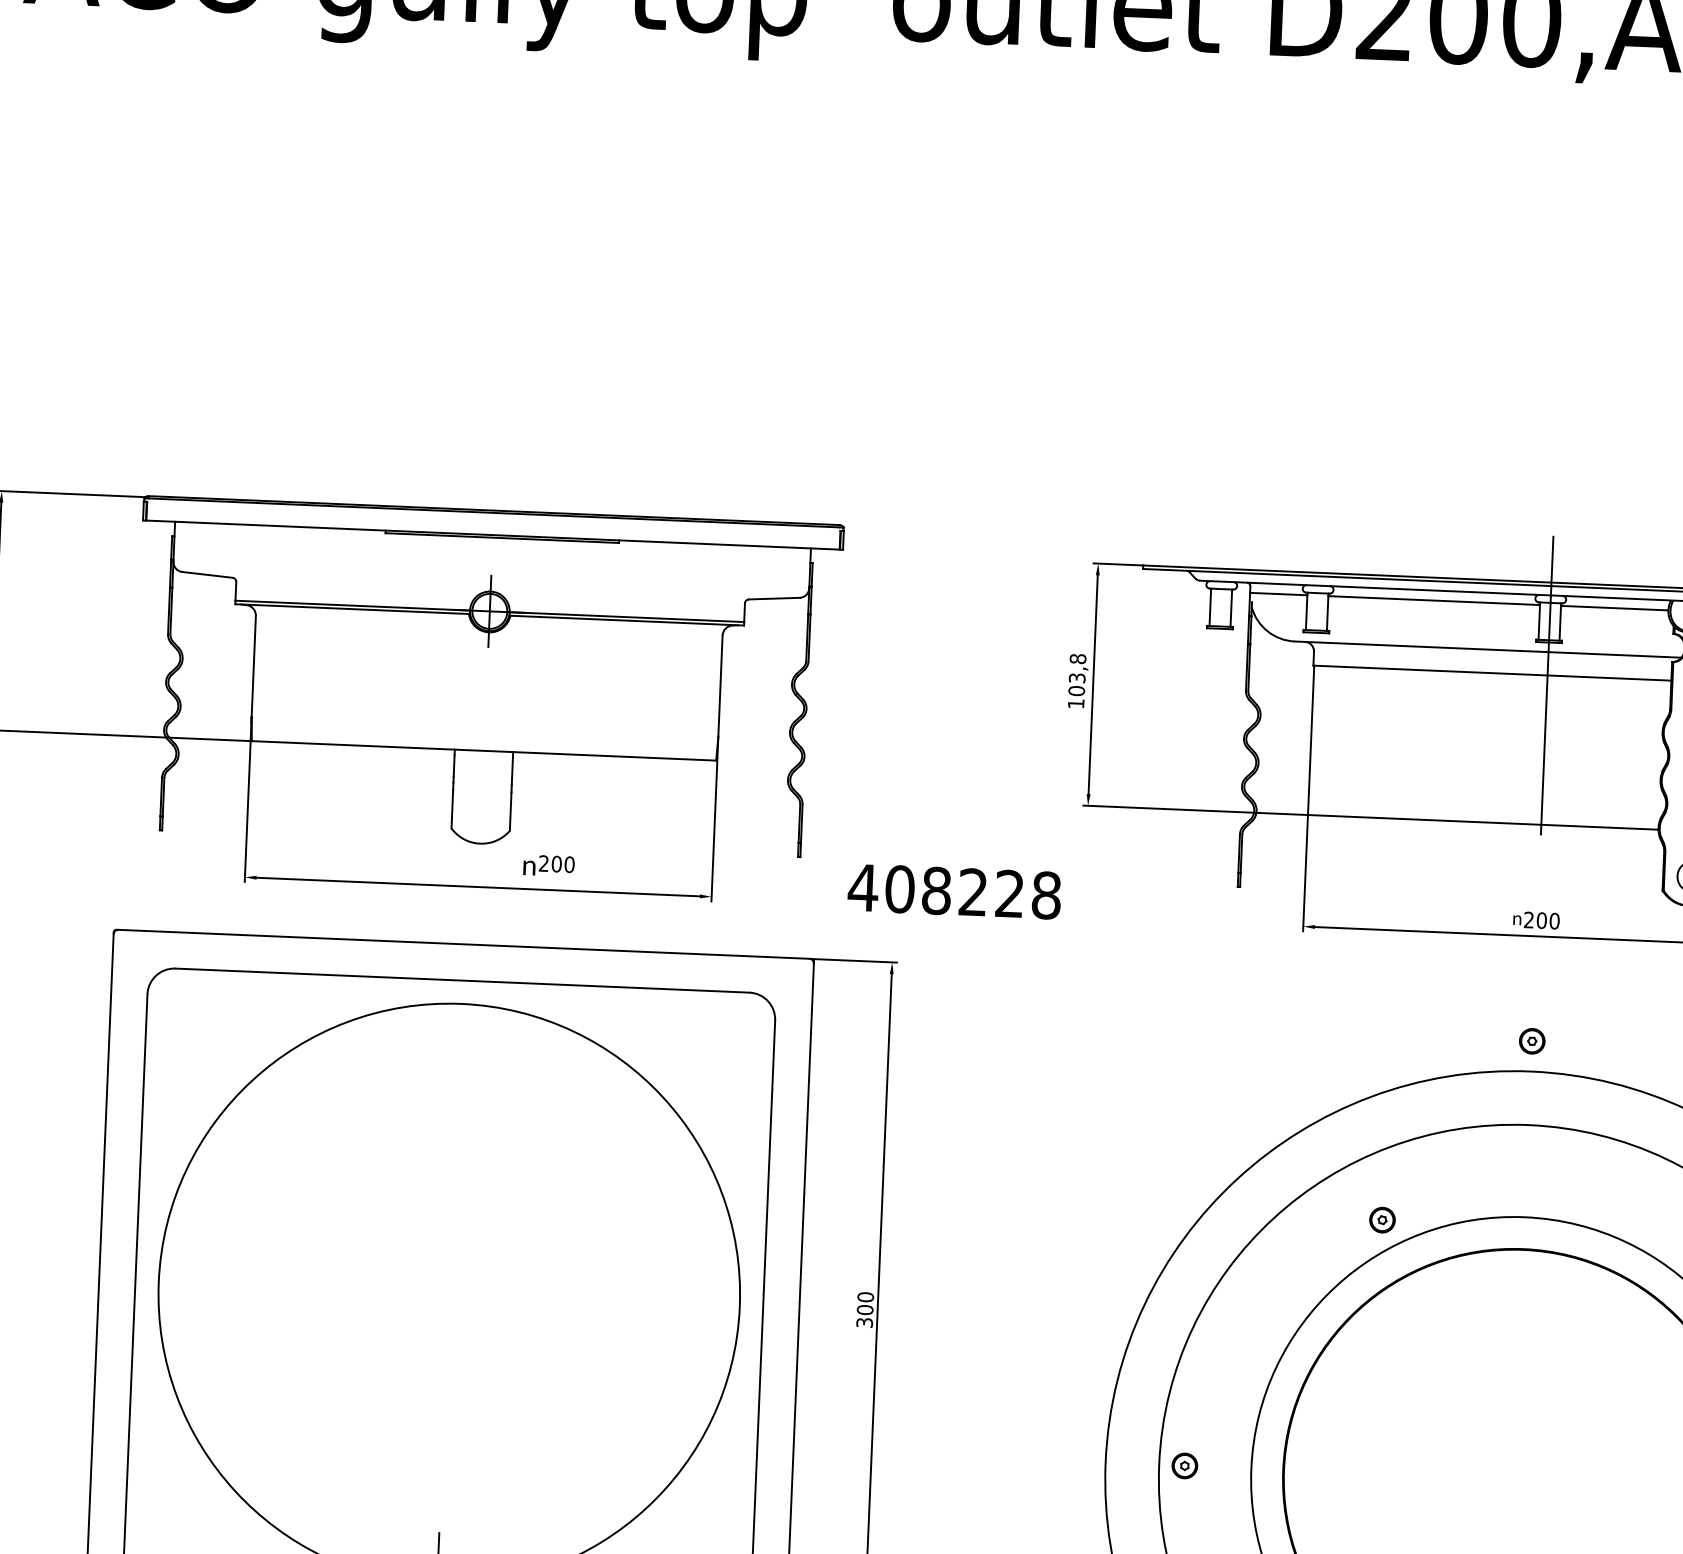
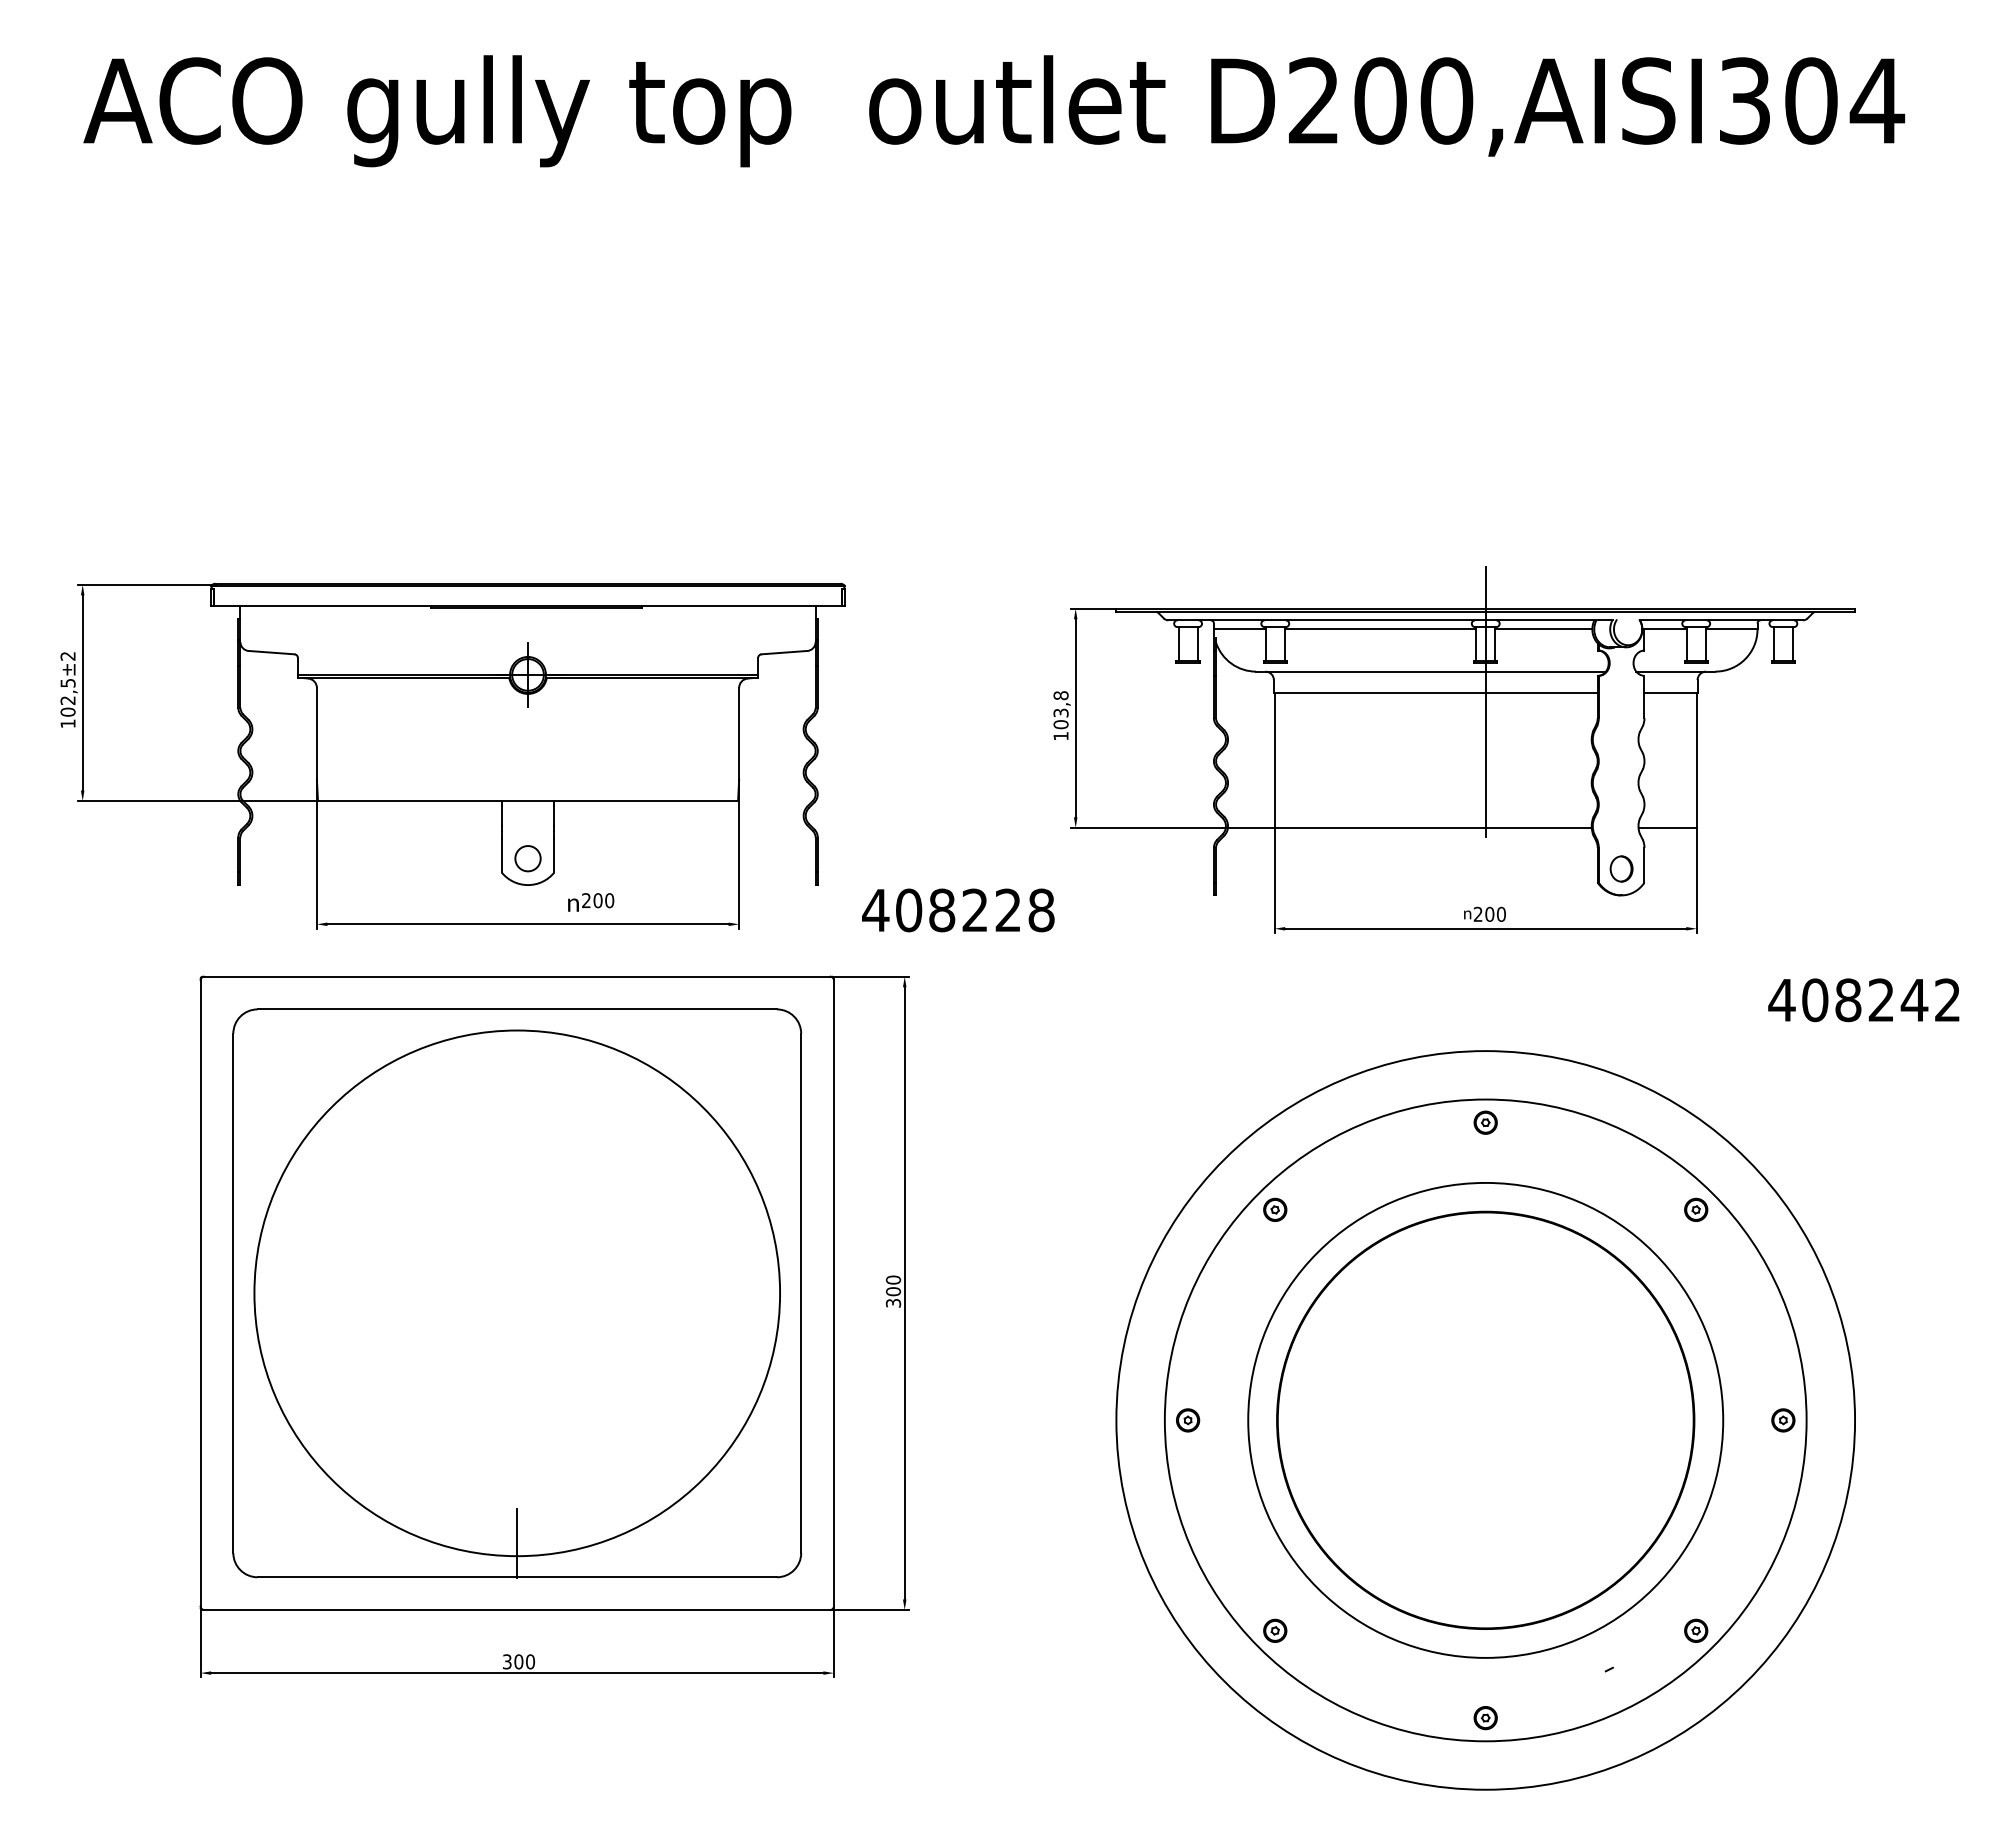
circle: (480, 814) -> (527, 858), added
part: (1532, 1041) -> (1485, 1122), moved
part: (1382, 1219) -> (1275, 1209), moved

